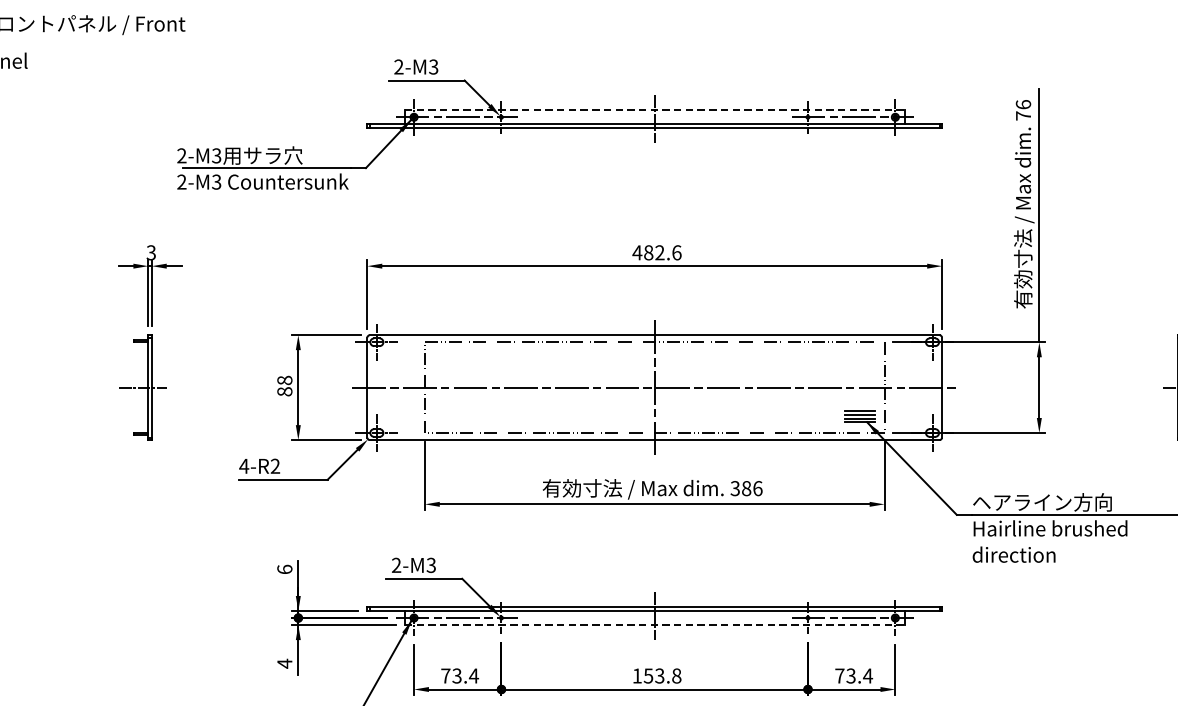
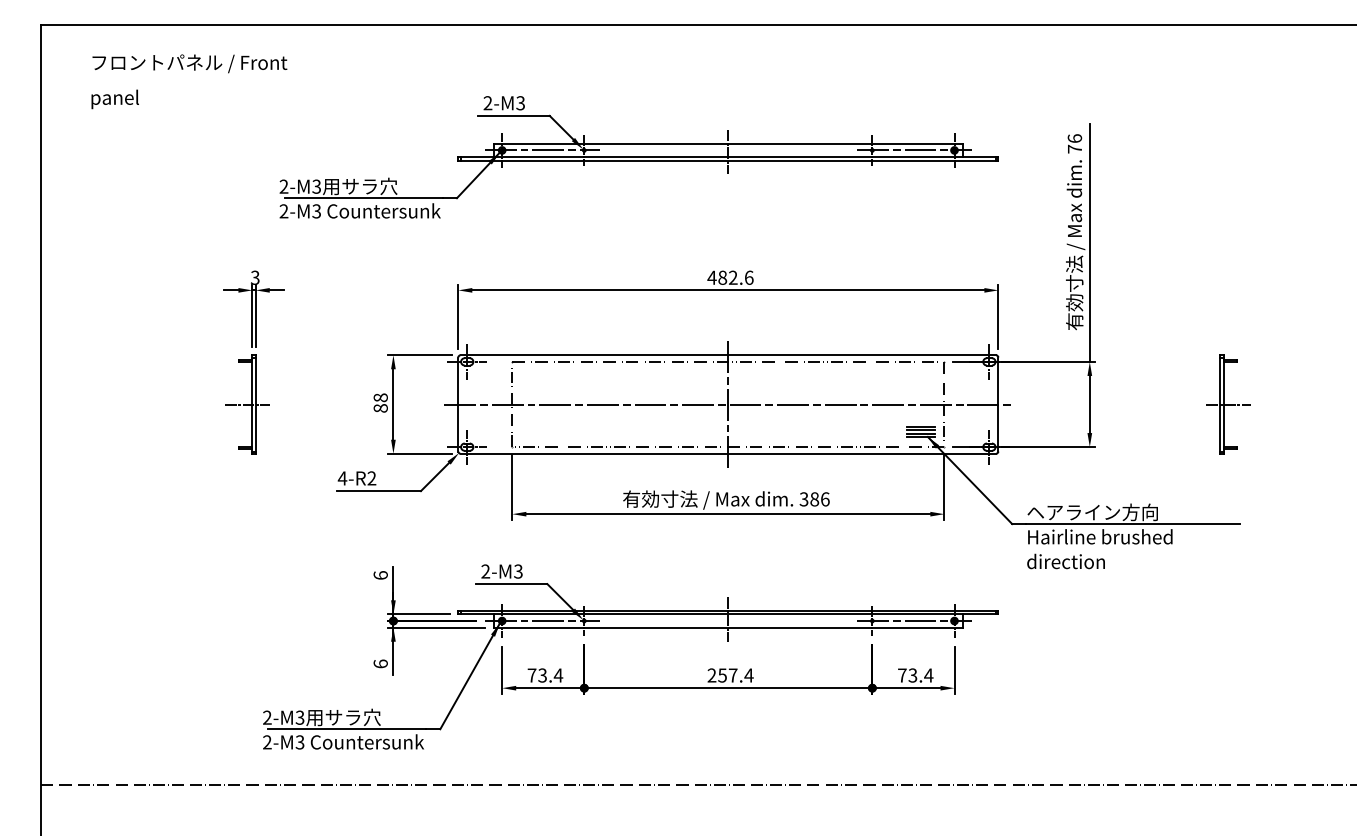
line: (654, 109) -> (728, 143), dashed -> solid
line: (654, 624) -> (728, 627), dashed -> solid
text: (284, 663) -> (380, 663), 4 -> 6
text: (657, 675) -> (730, 675), 153.8 -> 257.4

